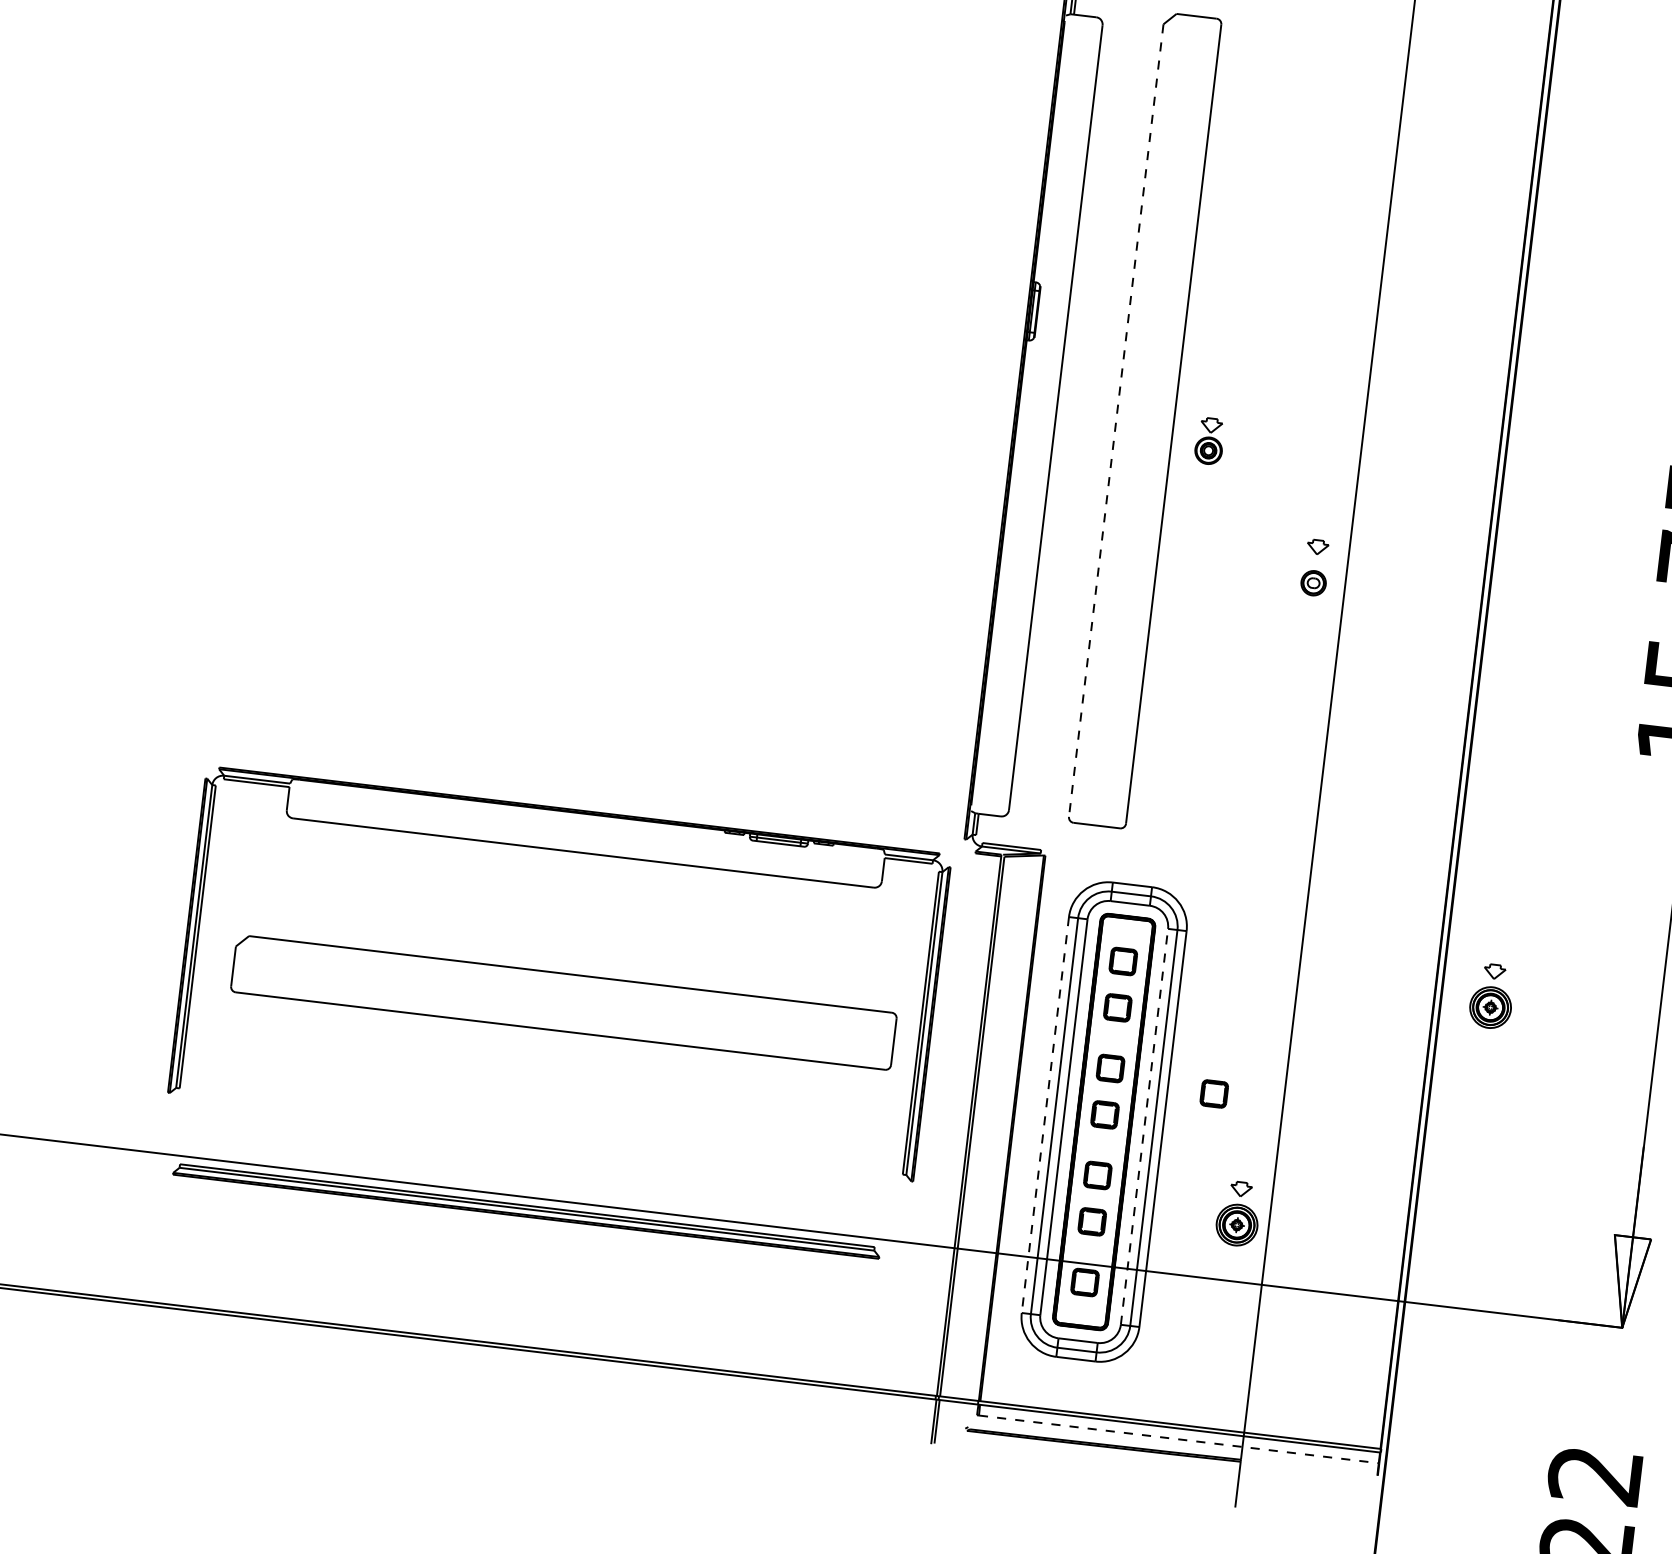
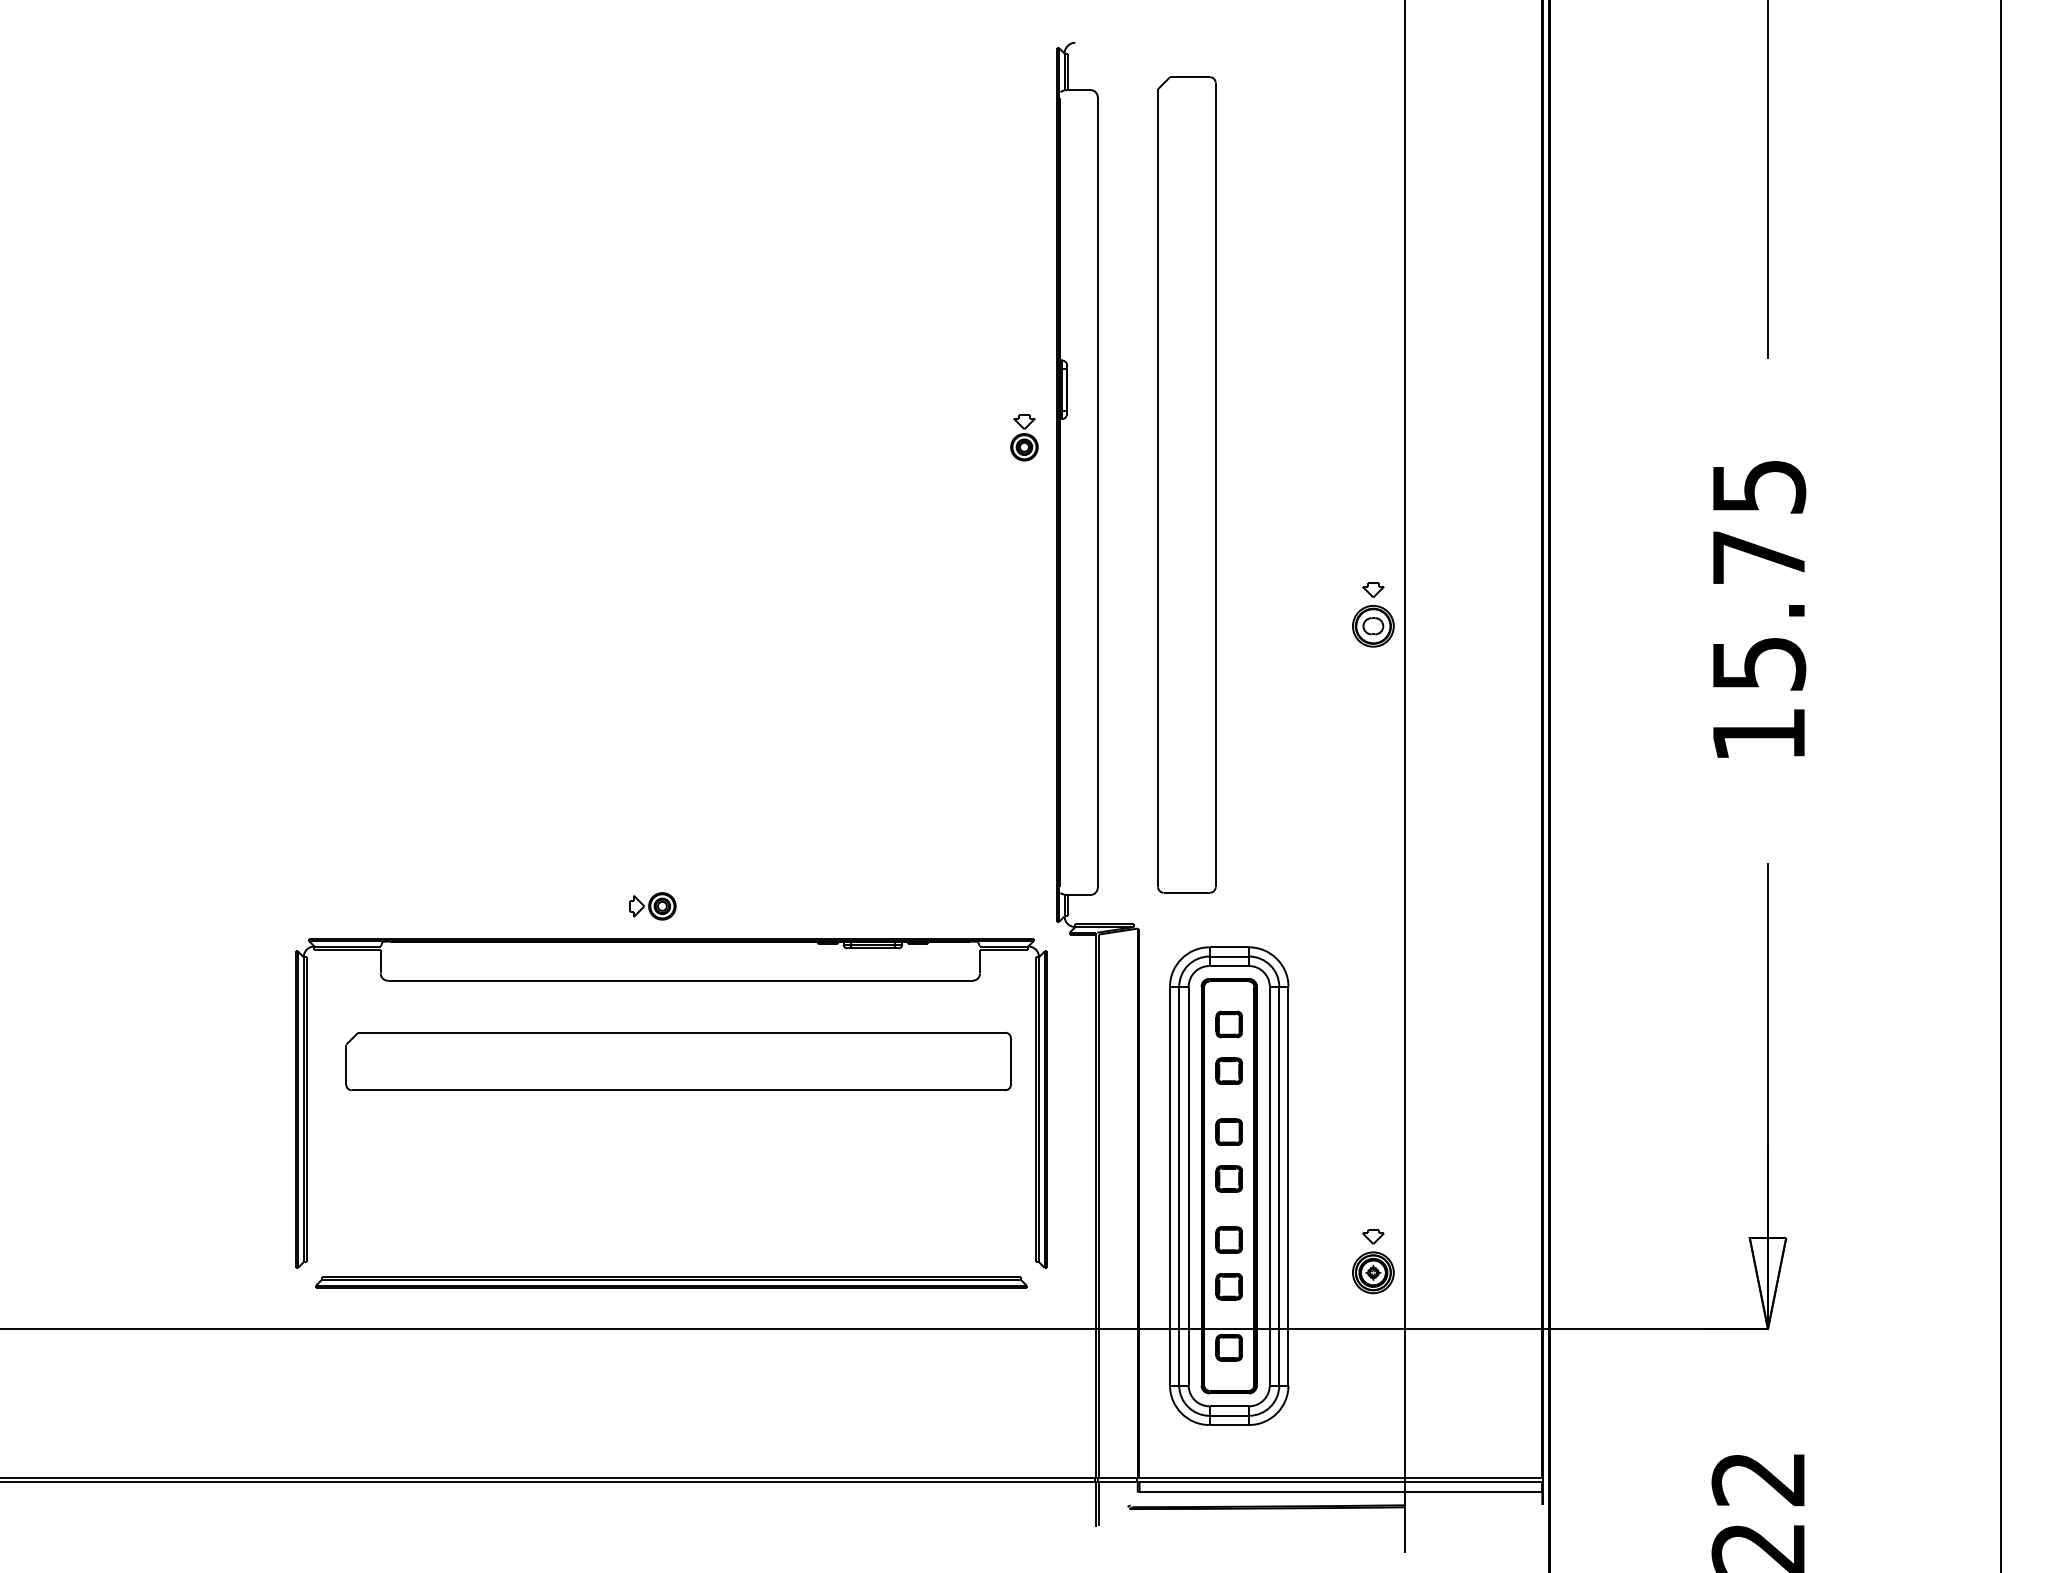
line: (1116, 420) -> (1158, 488), dashed -> solid
part: (1209, 441) -> (1024, 437), moved
part: (1313, 583) -> (1373, 626), size x1.67
part: (564, 776) -> (652, 906), added
part: (1492, 996) -> (1599, 1015), removed
part: (563, 1002) -> (678, 1061), moved
part: (1213, 1093) -> (1334, 1144), removed
line: (1045, 1115) -> (1170, 1186), dashed -> solid
line: (1144, 1126) -> (1269, 1185), dashed -> solid
part: (526, 1211) -> (671, 1282), moved
line: (1179, 1439) -> (1341, 1492), dashed -> solid

